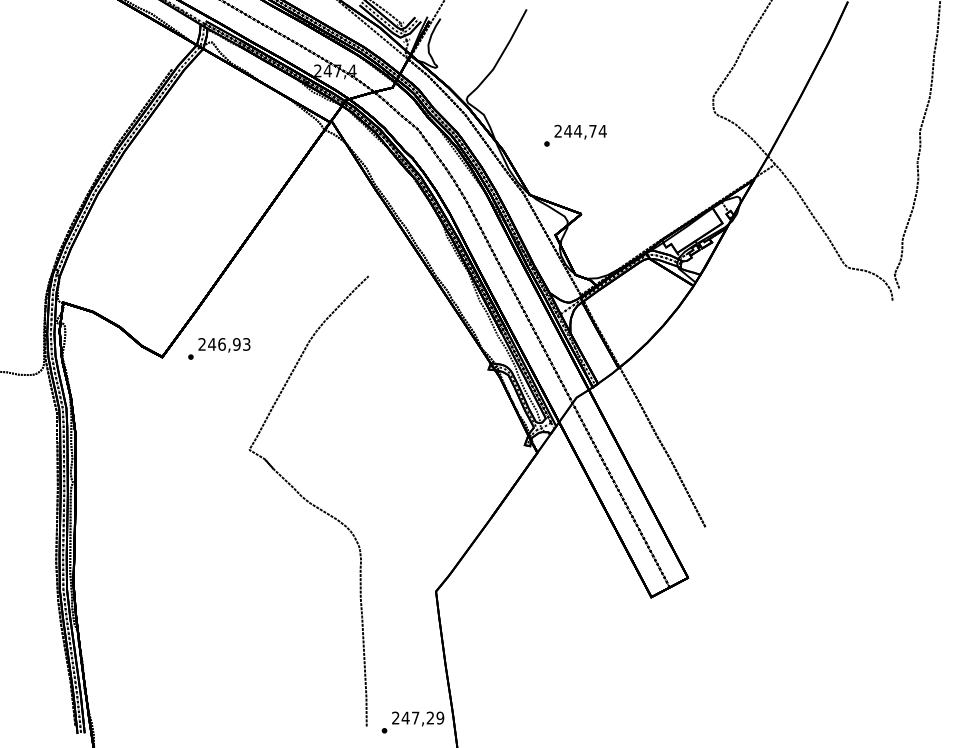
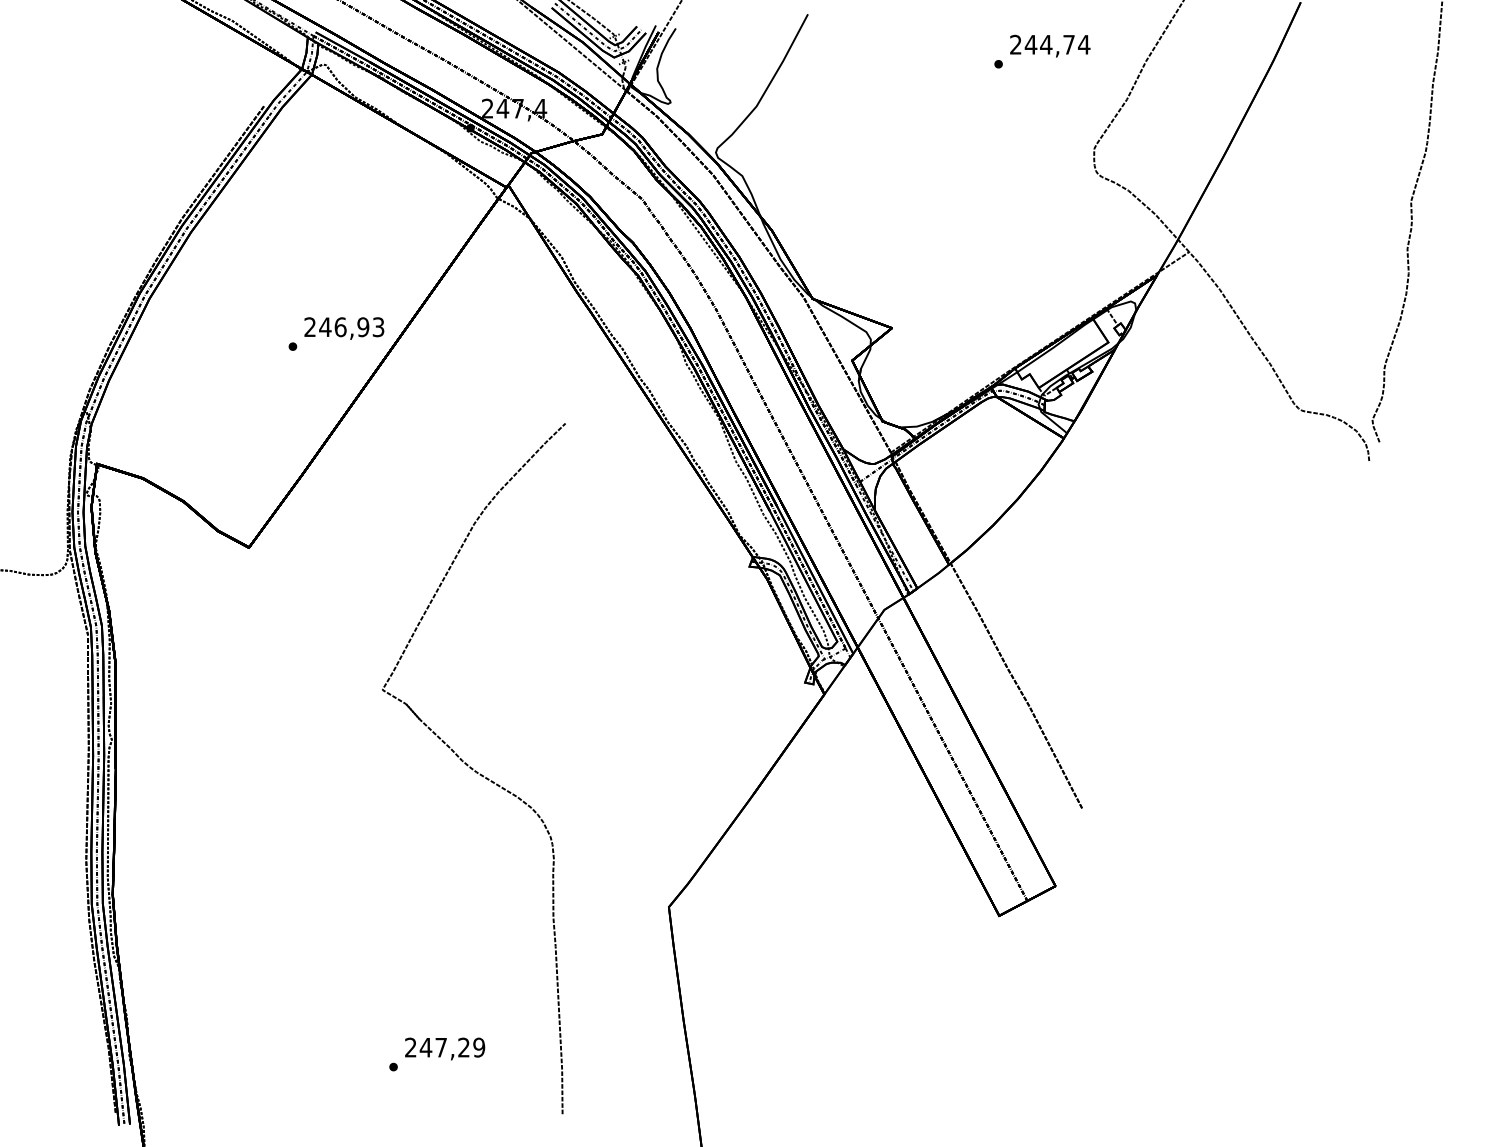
text: (575, 135) -> (1042, 51), moved
text: (219, 348) -> (336, 333), moved
text: (412, 722) -> (436, 1054), moved

